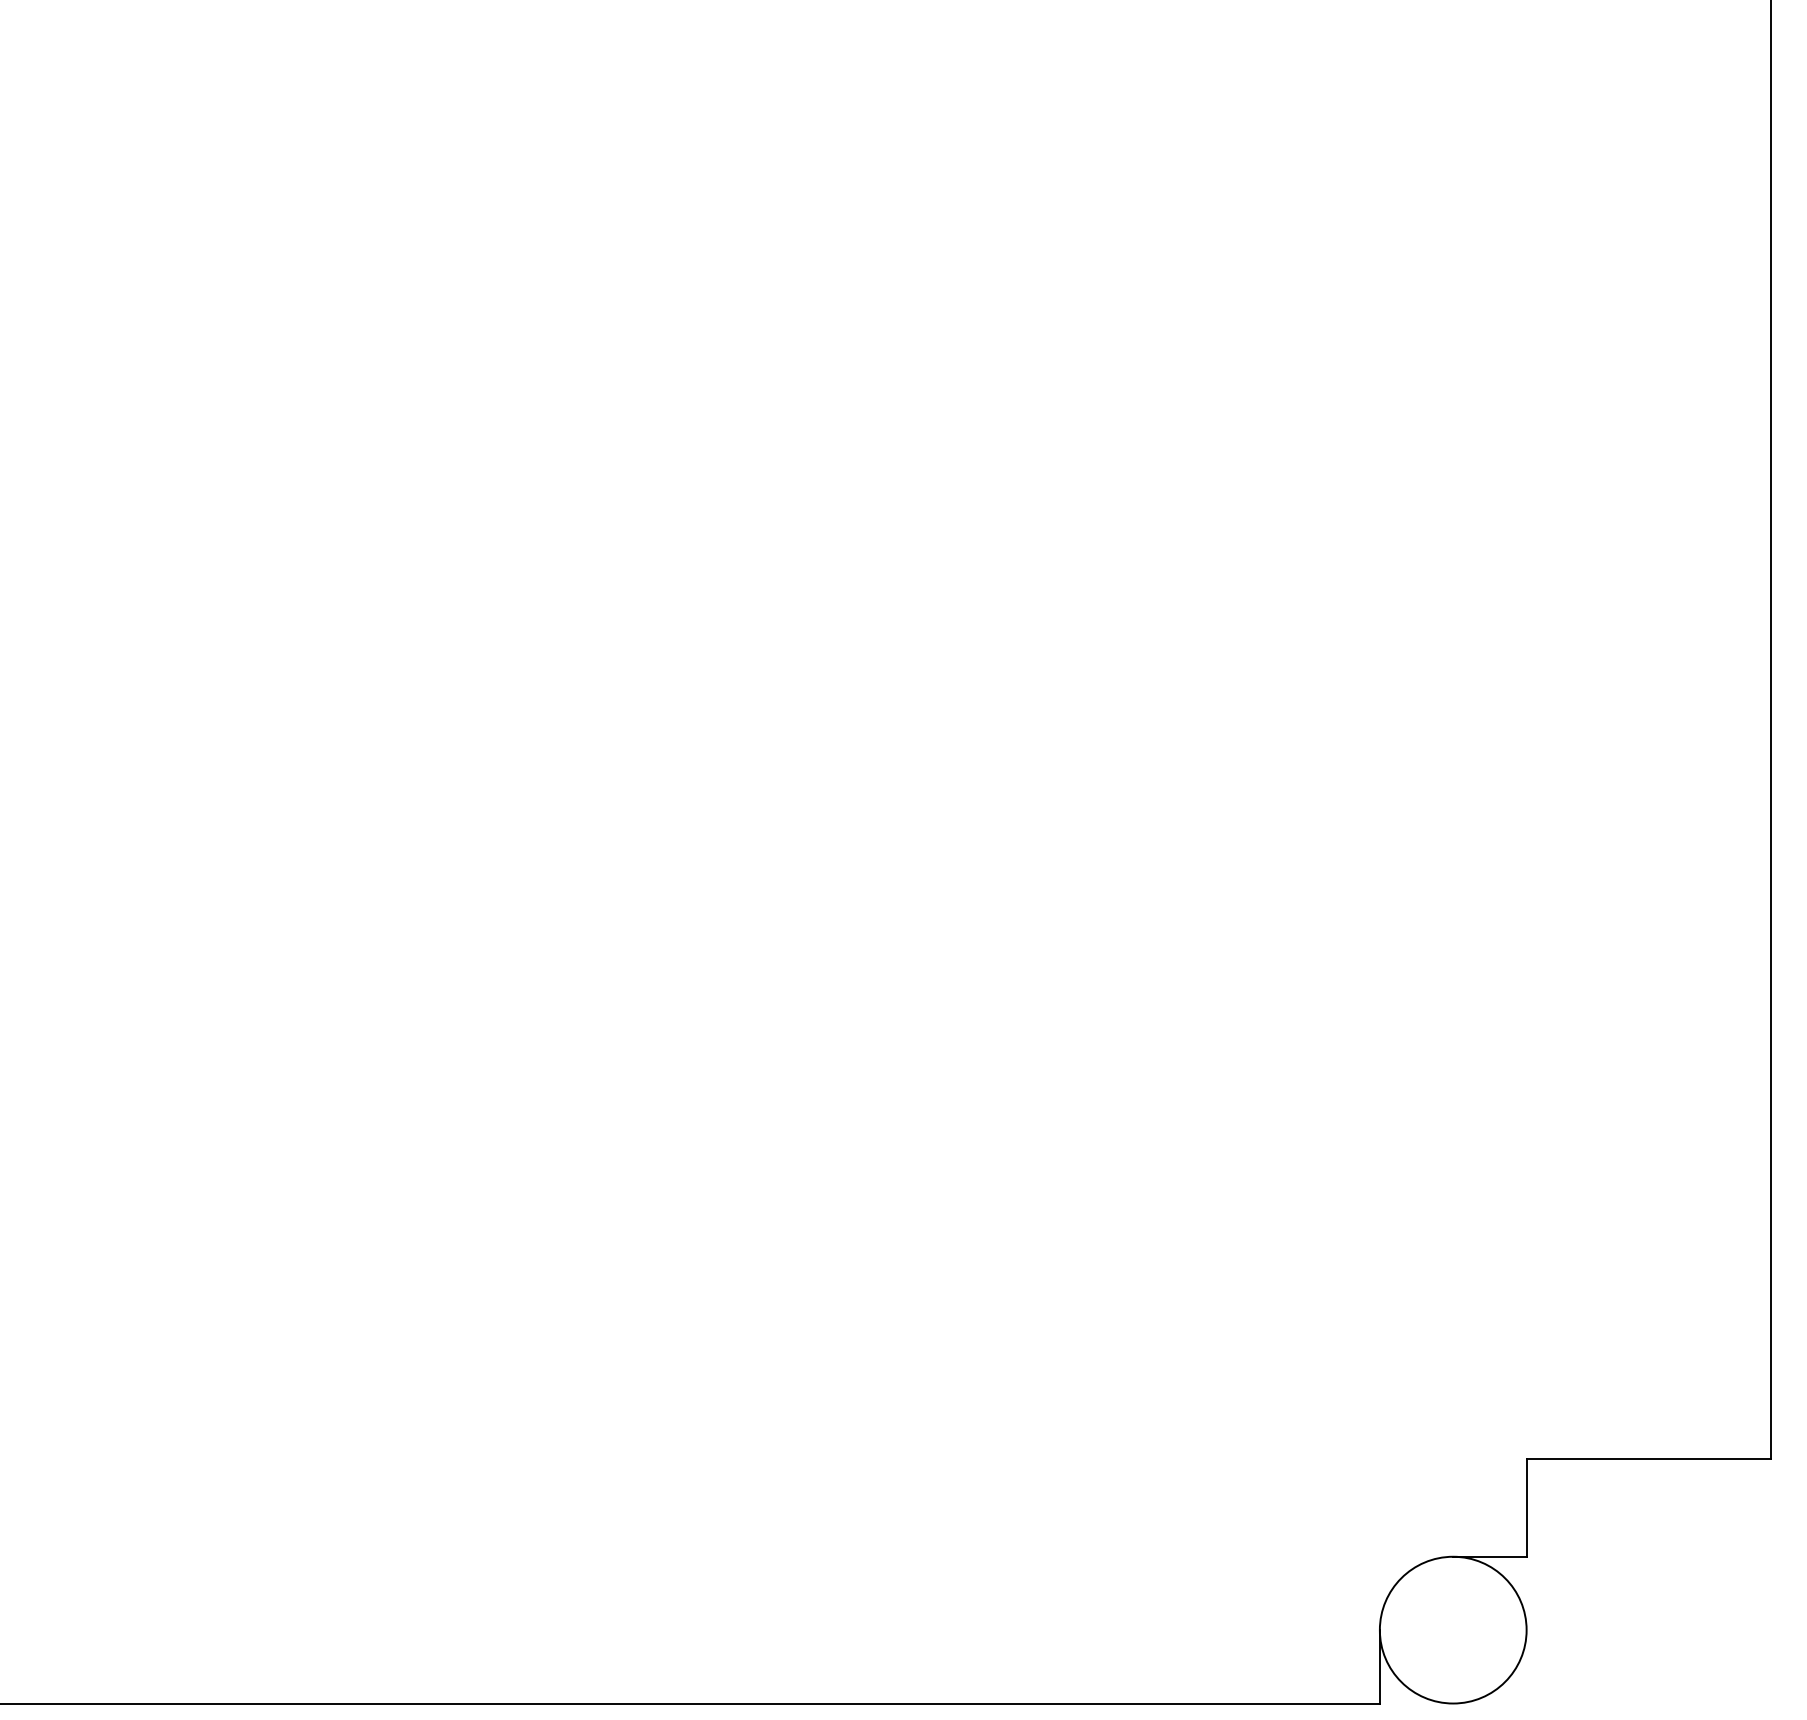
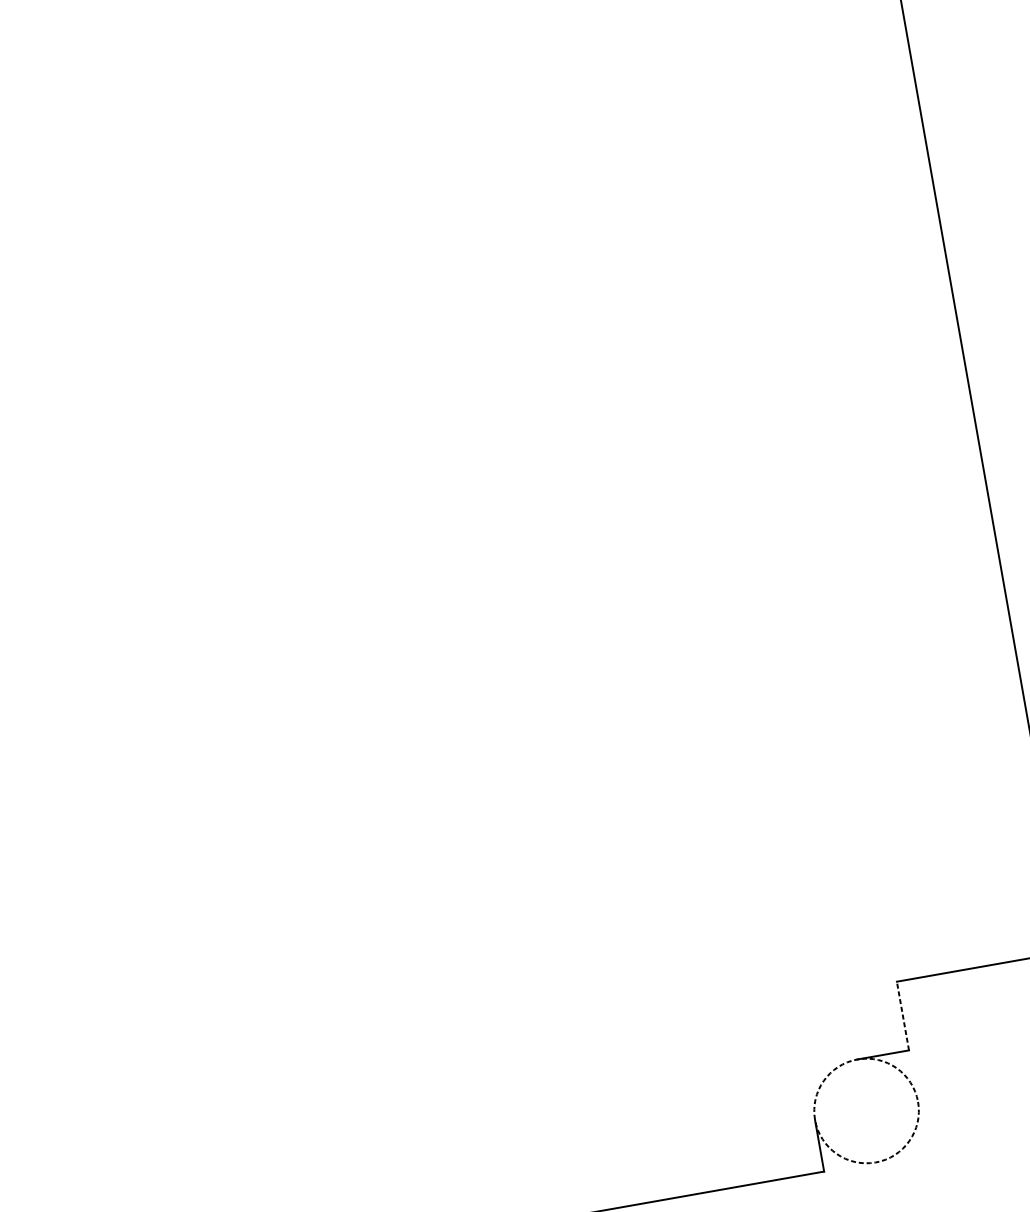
line: (1526, 1507) -> (902, 1015), solid -> dashed
circle: (1452, 1629) -> (865, 1110), solid -> dashed

